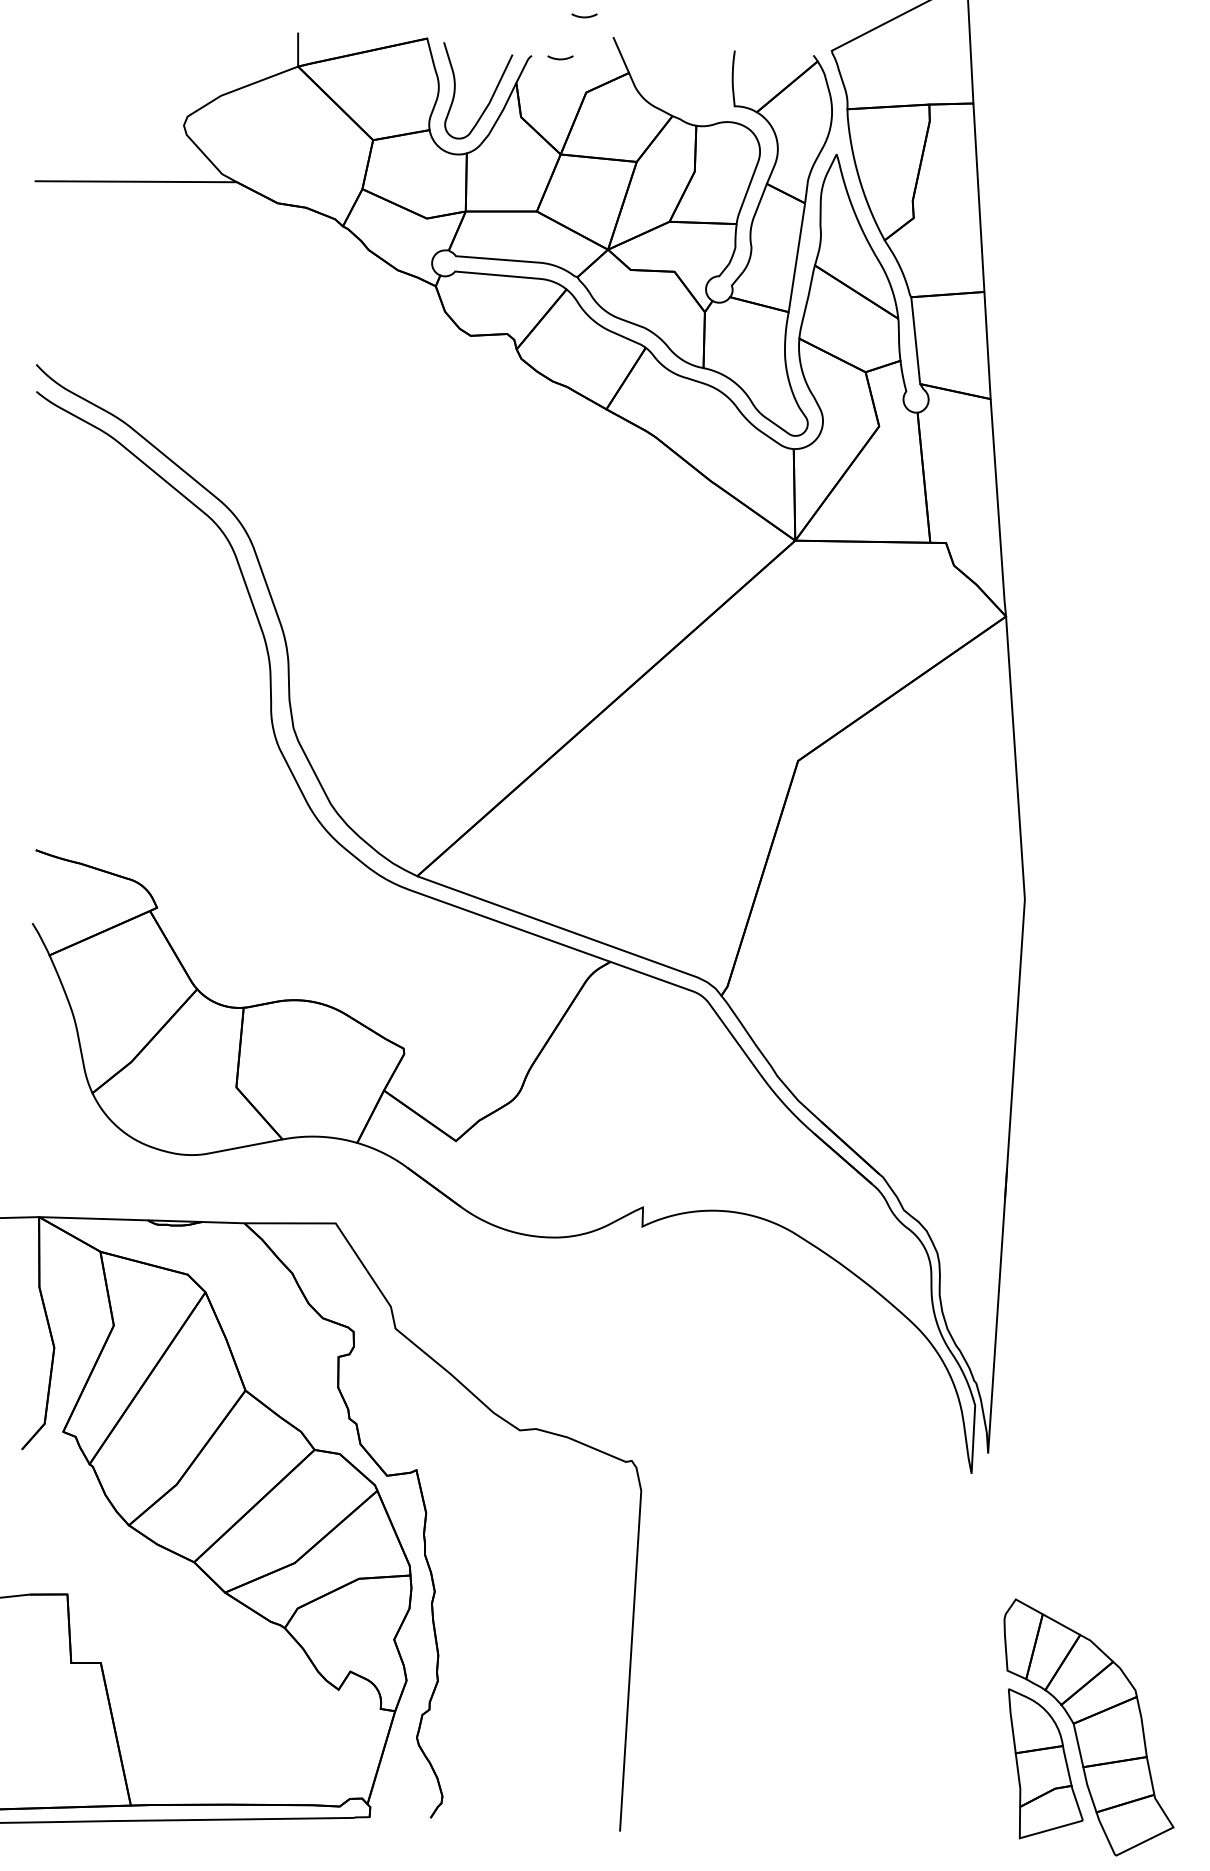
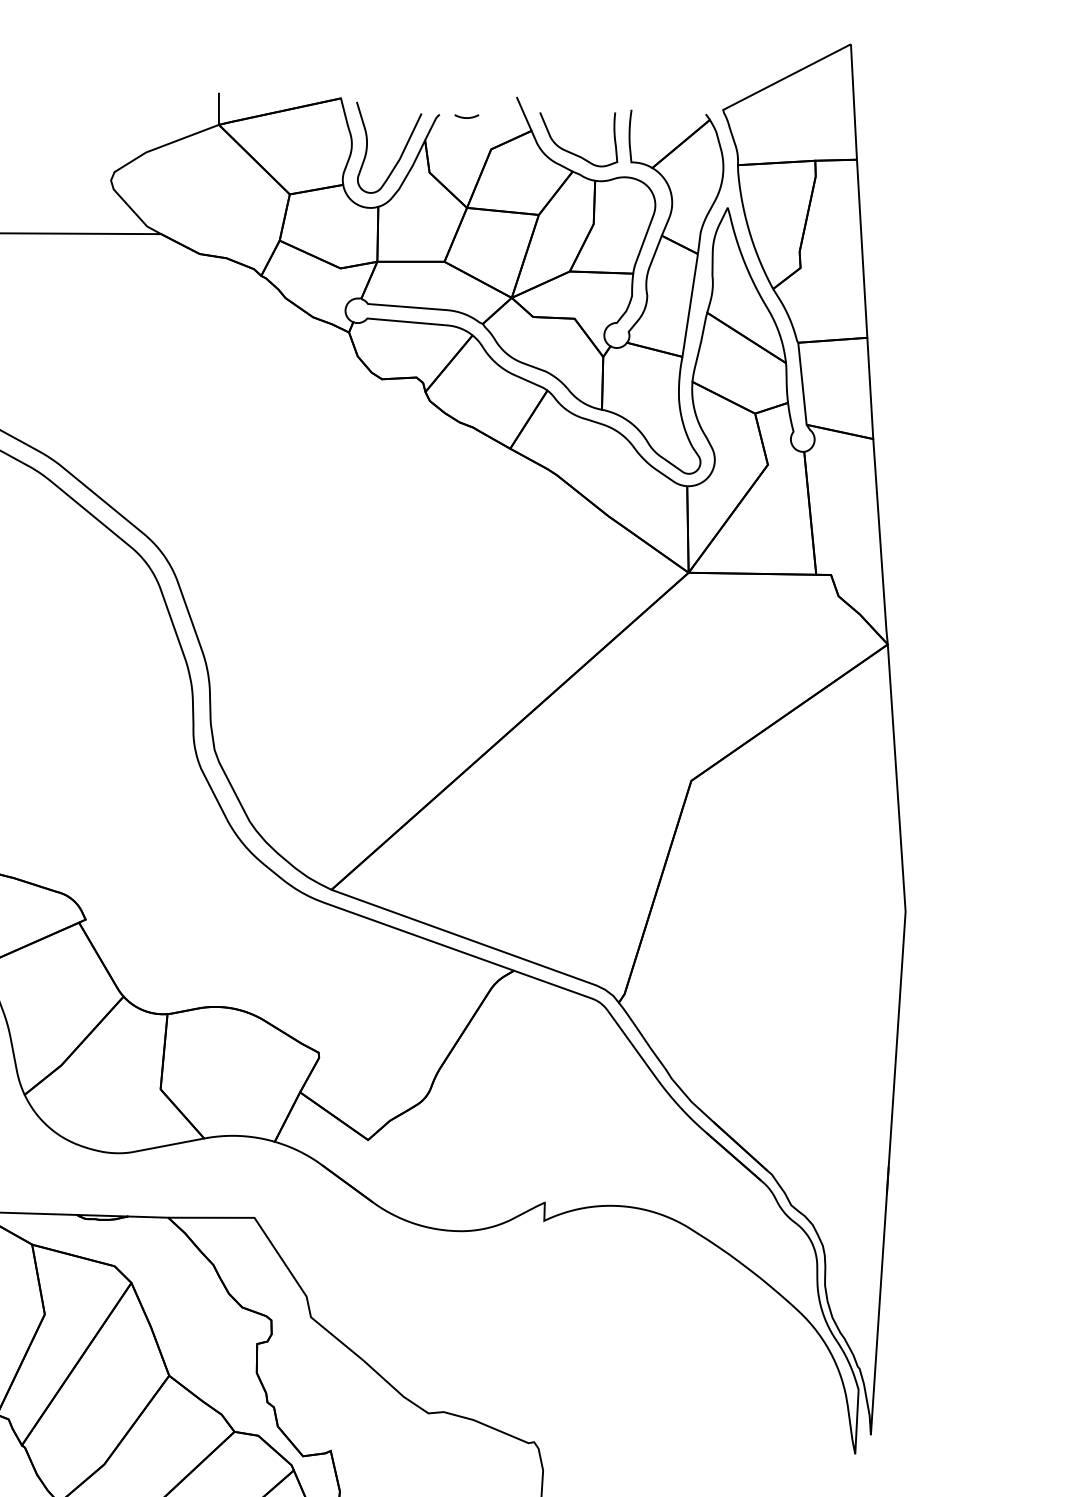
curve: (584, 16) -> (489, 77), removed
curve: (671, 95) -> (571, 152), added

